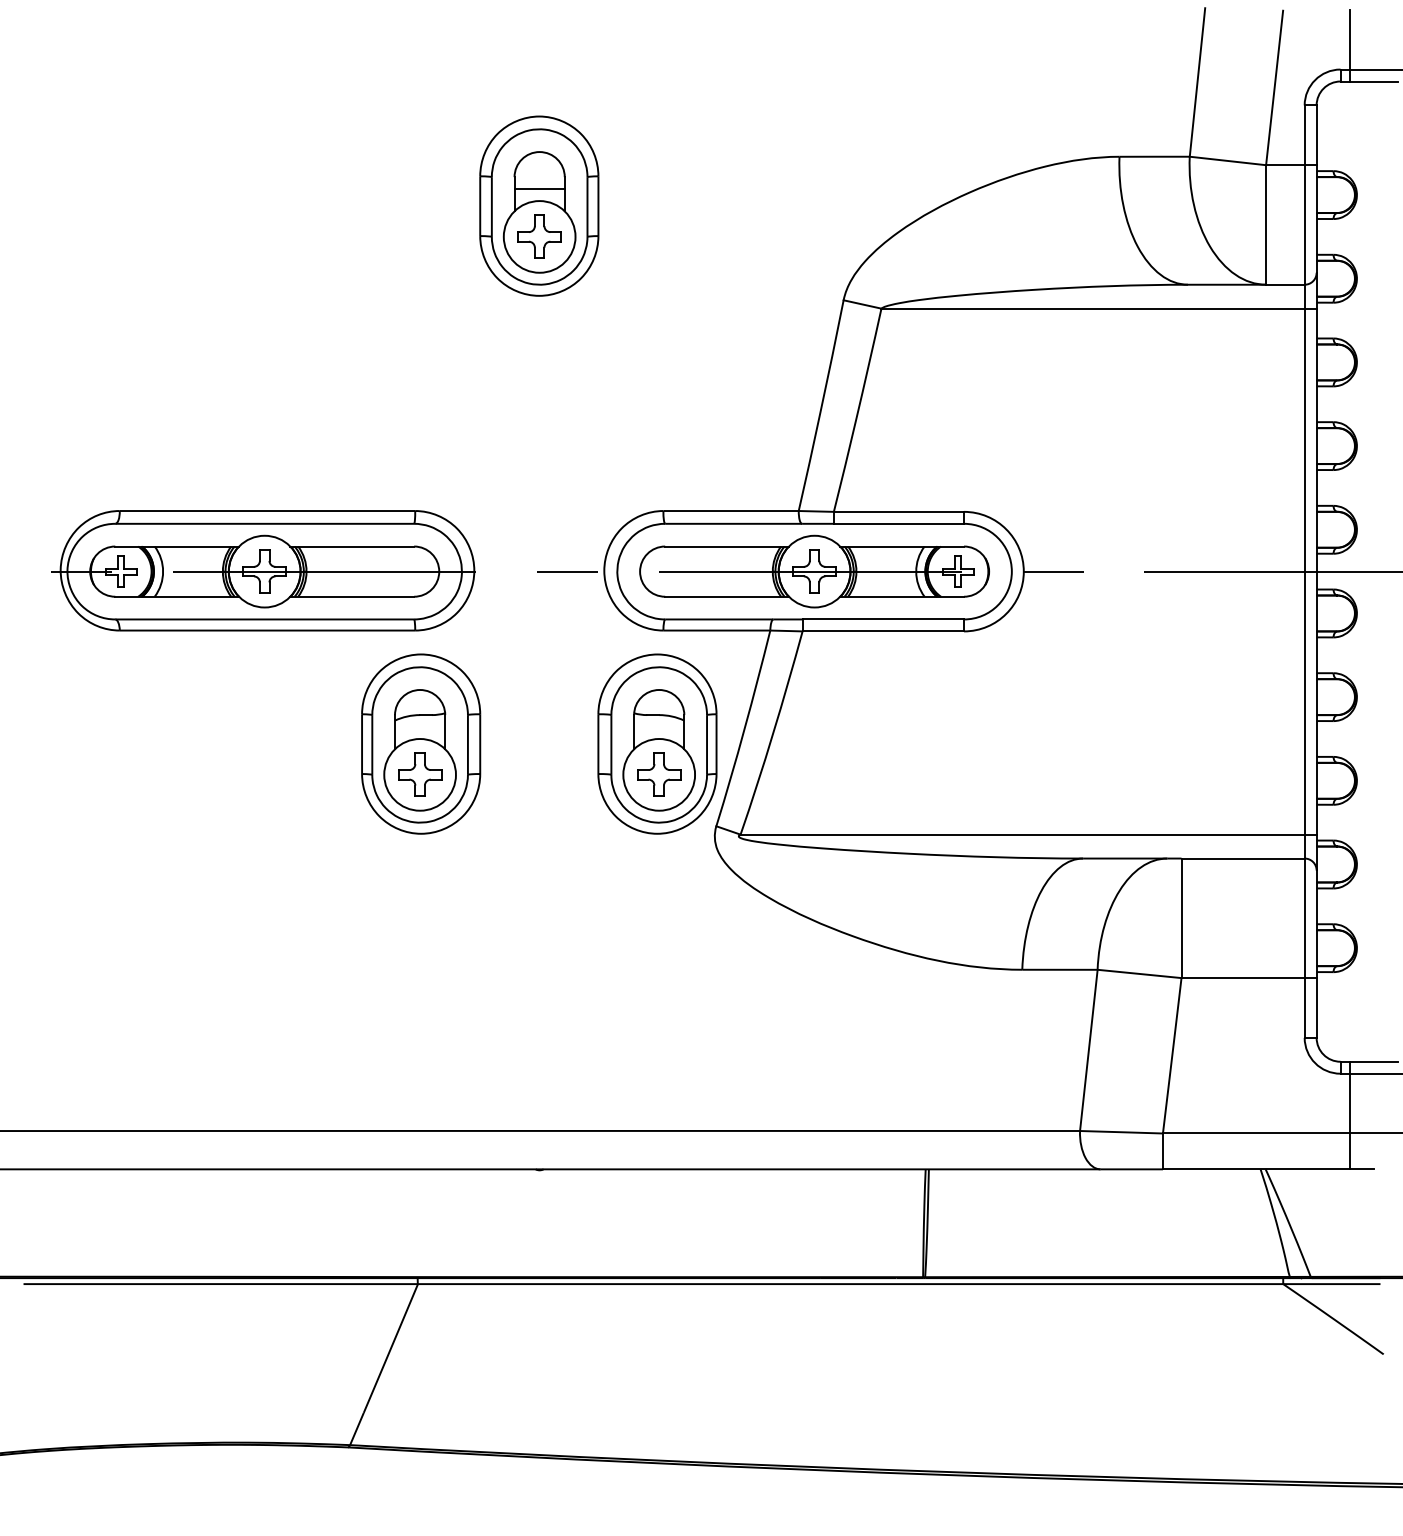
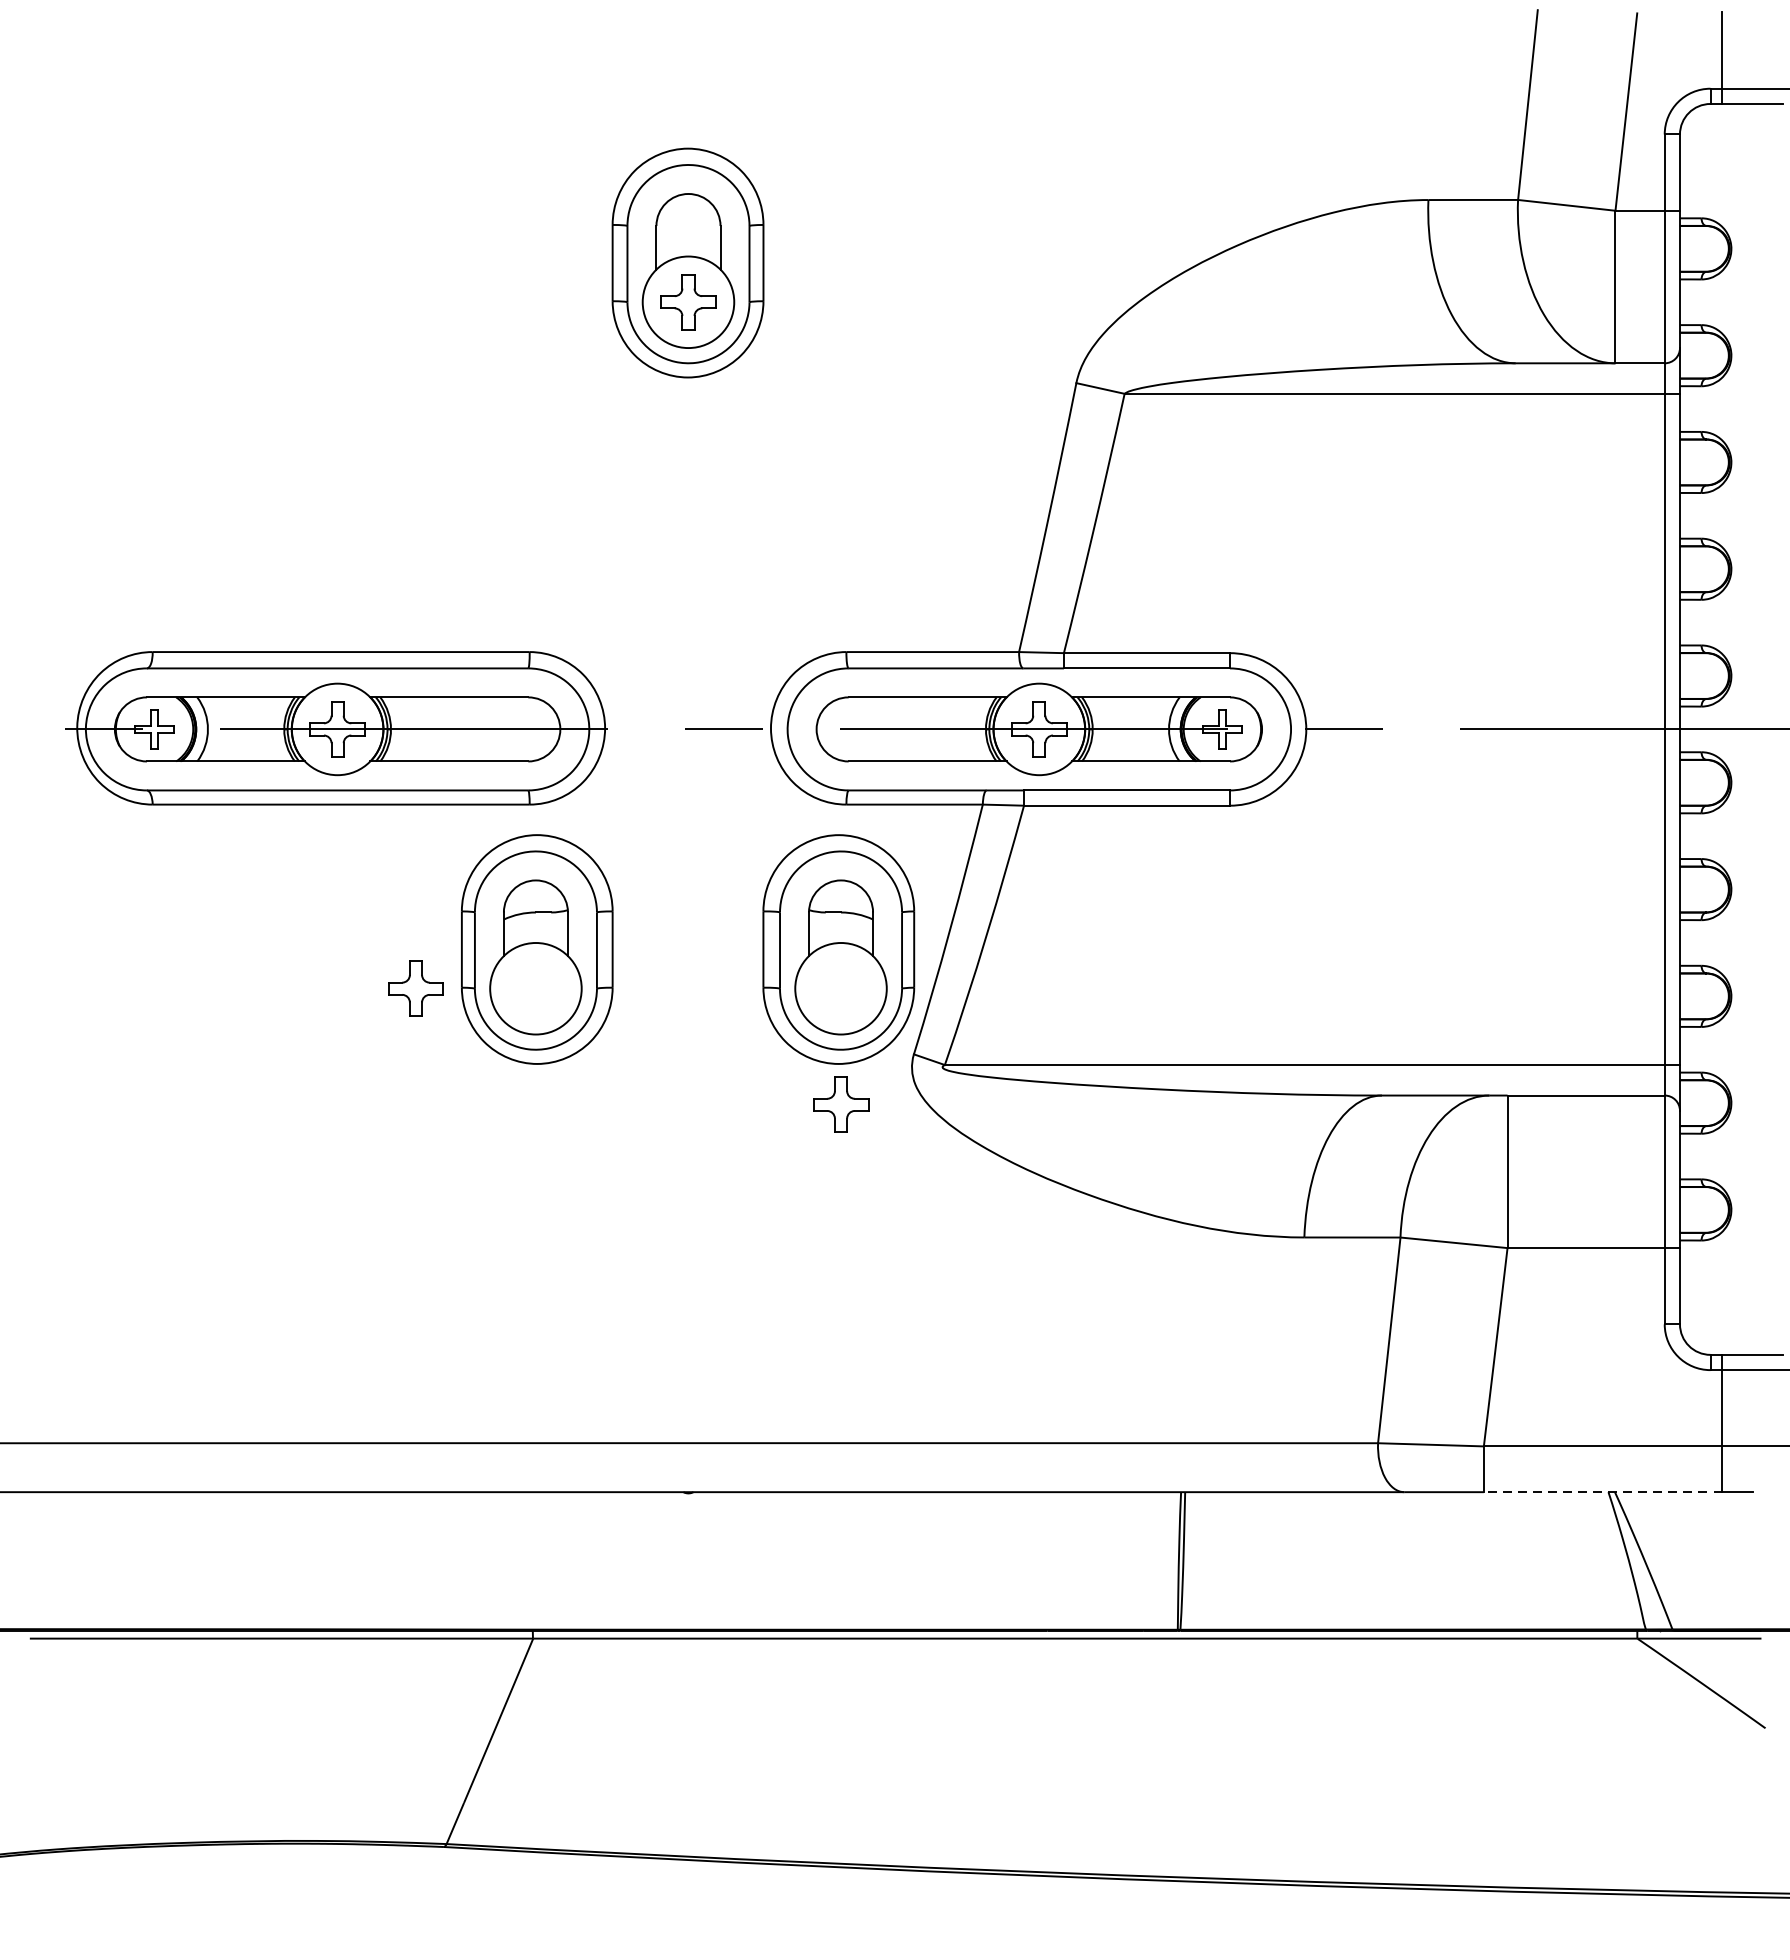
line: (539, 189) -> (688, 241), removed
part: (420, 774) -> (416, 988), moved
part: (659, 774) -> (841, 1104), moved
line: (1255, 1169) -> (1601, 1492), solid -> dashed

